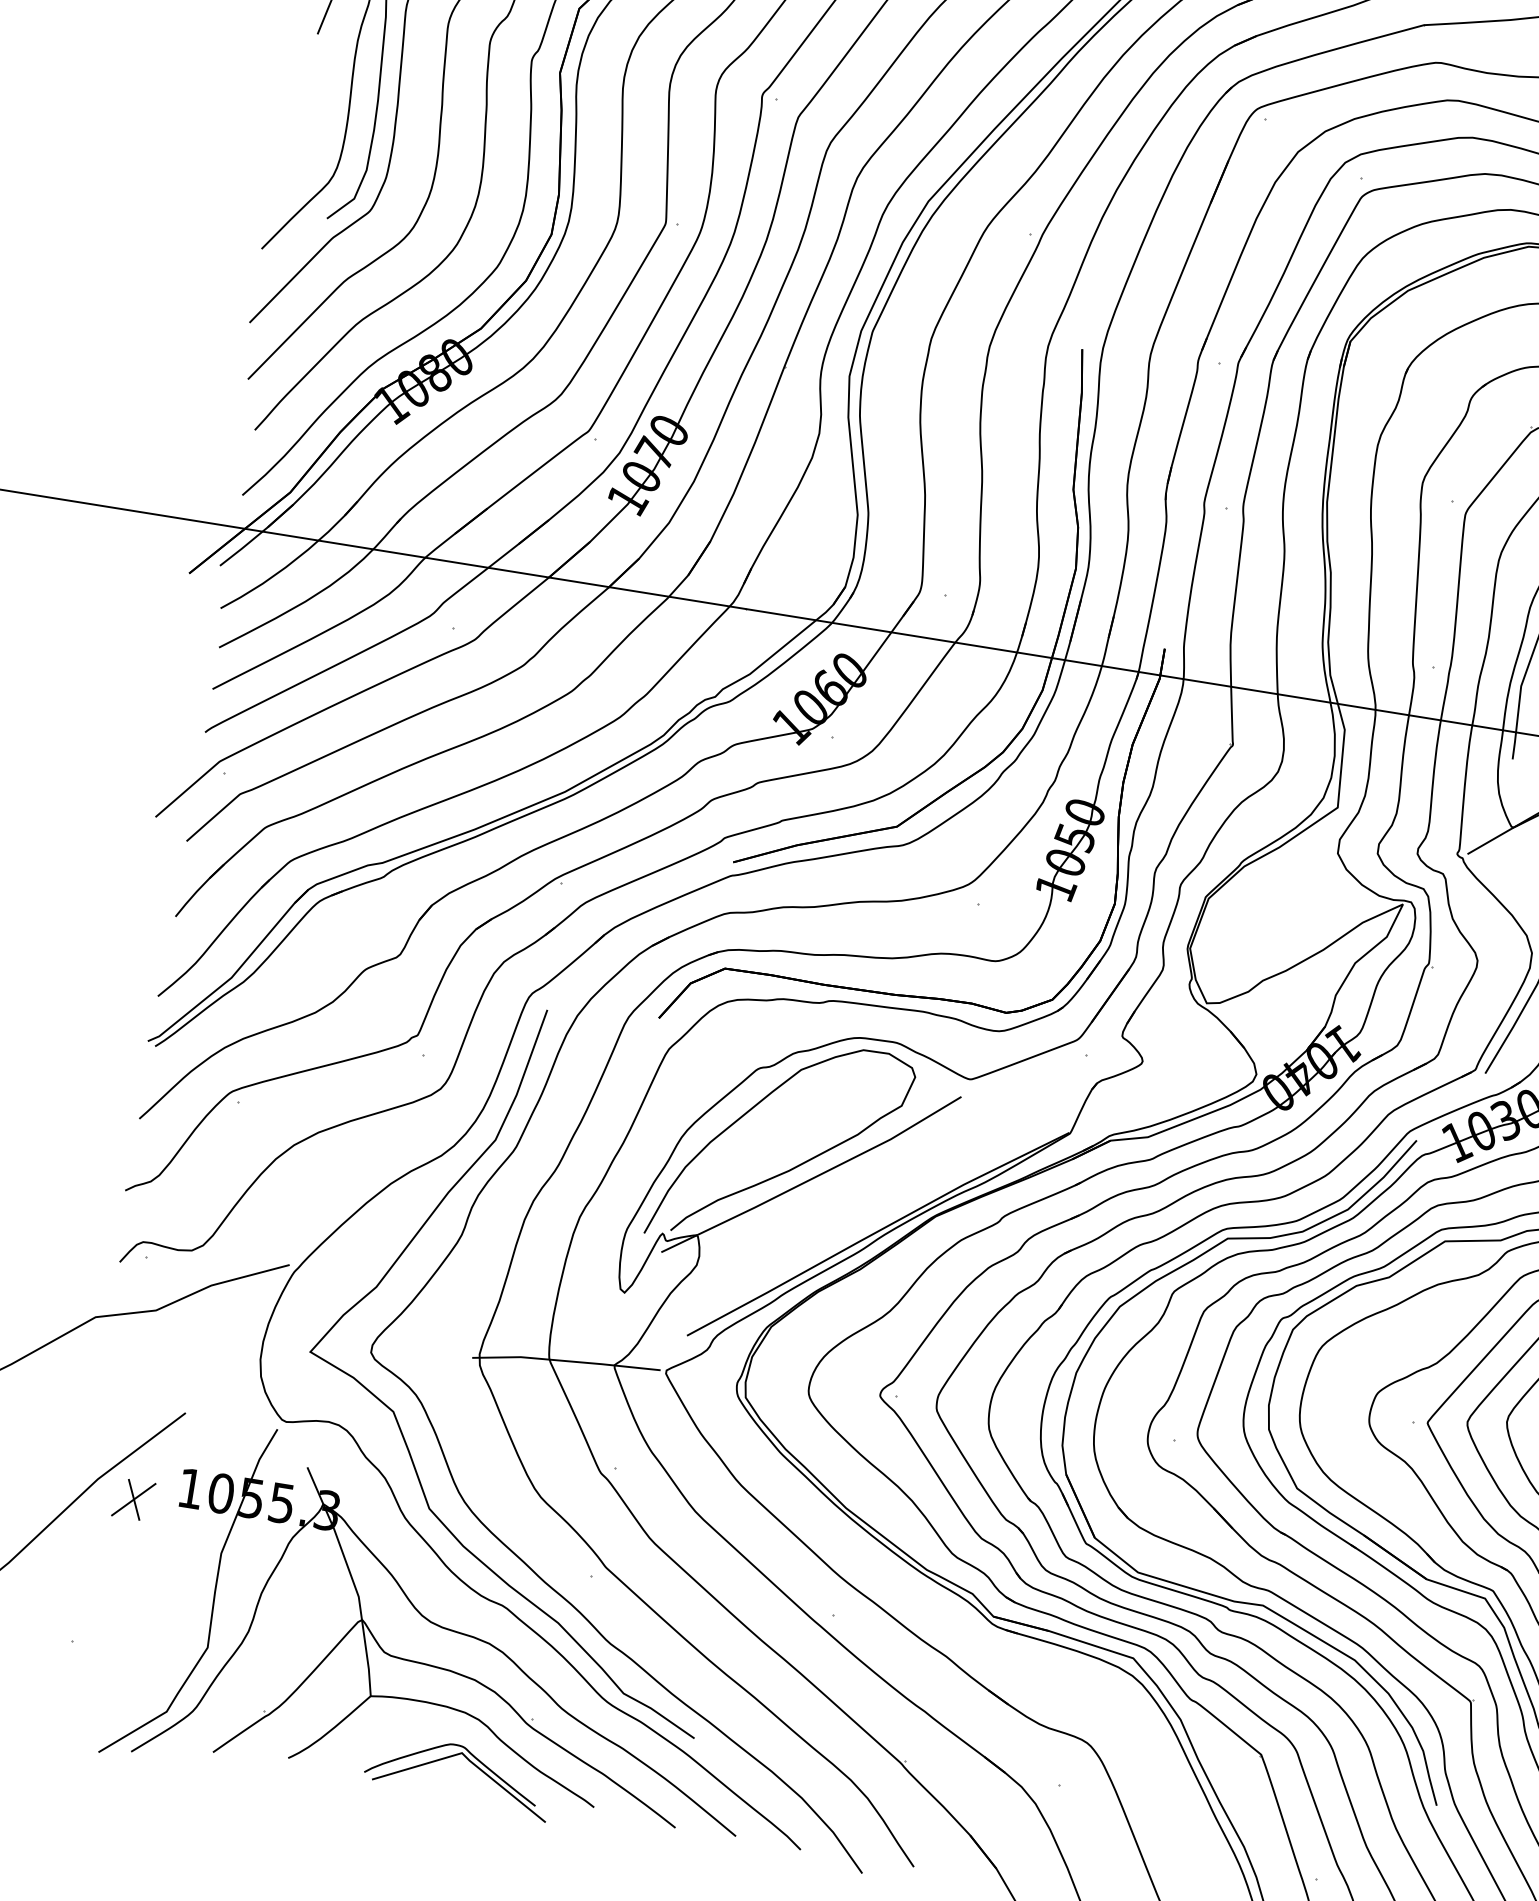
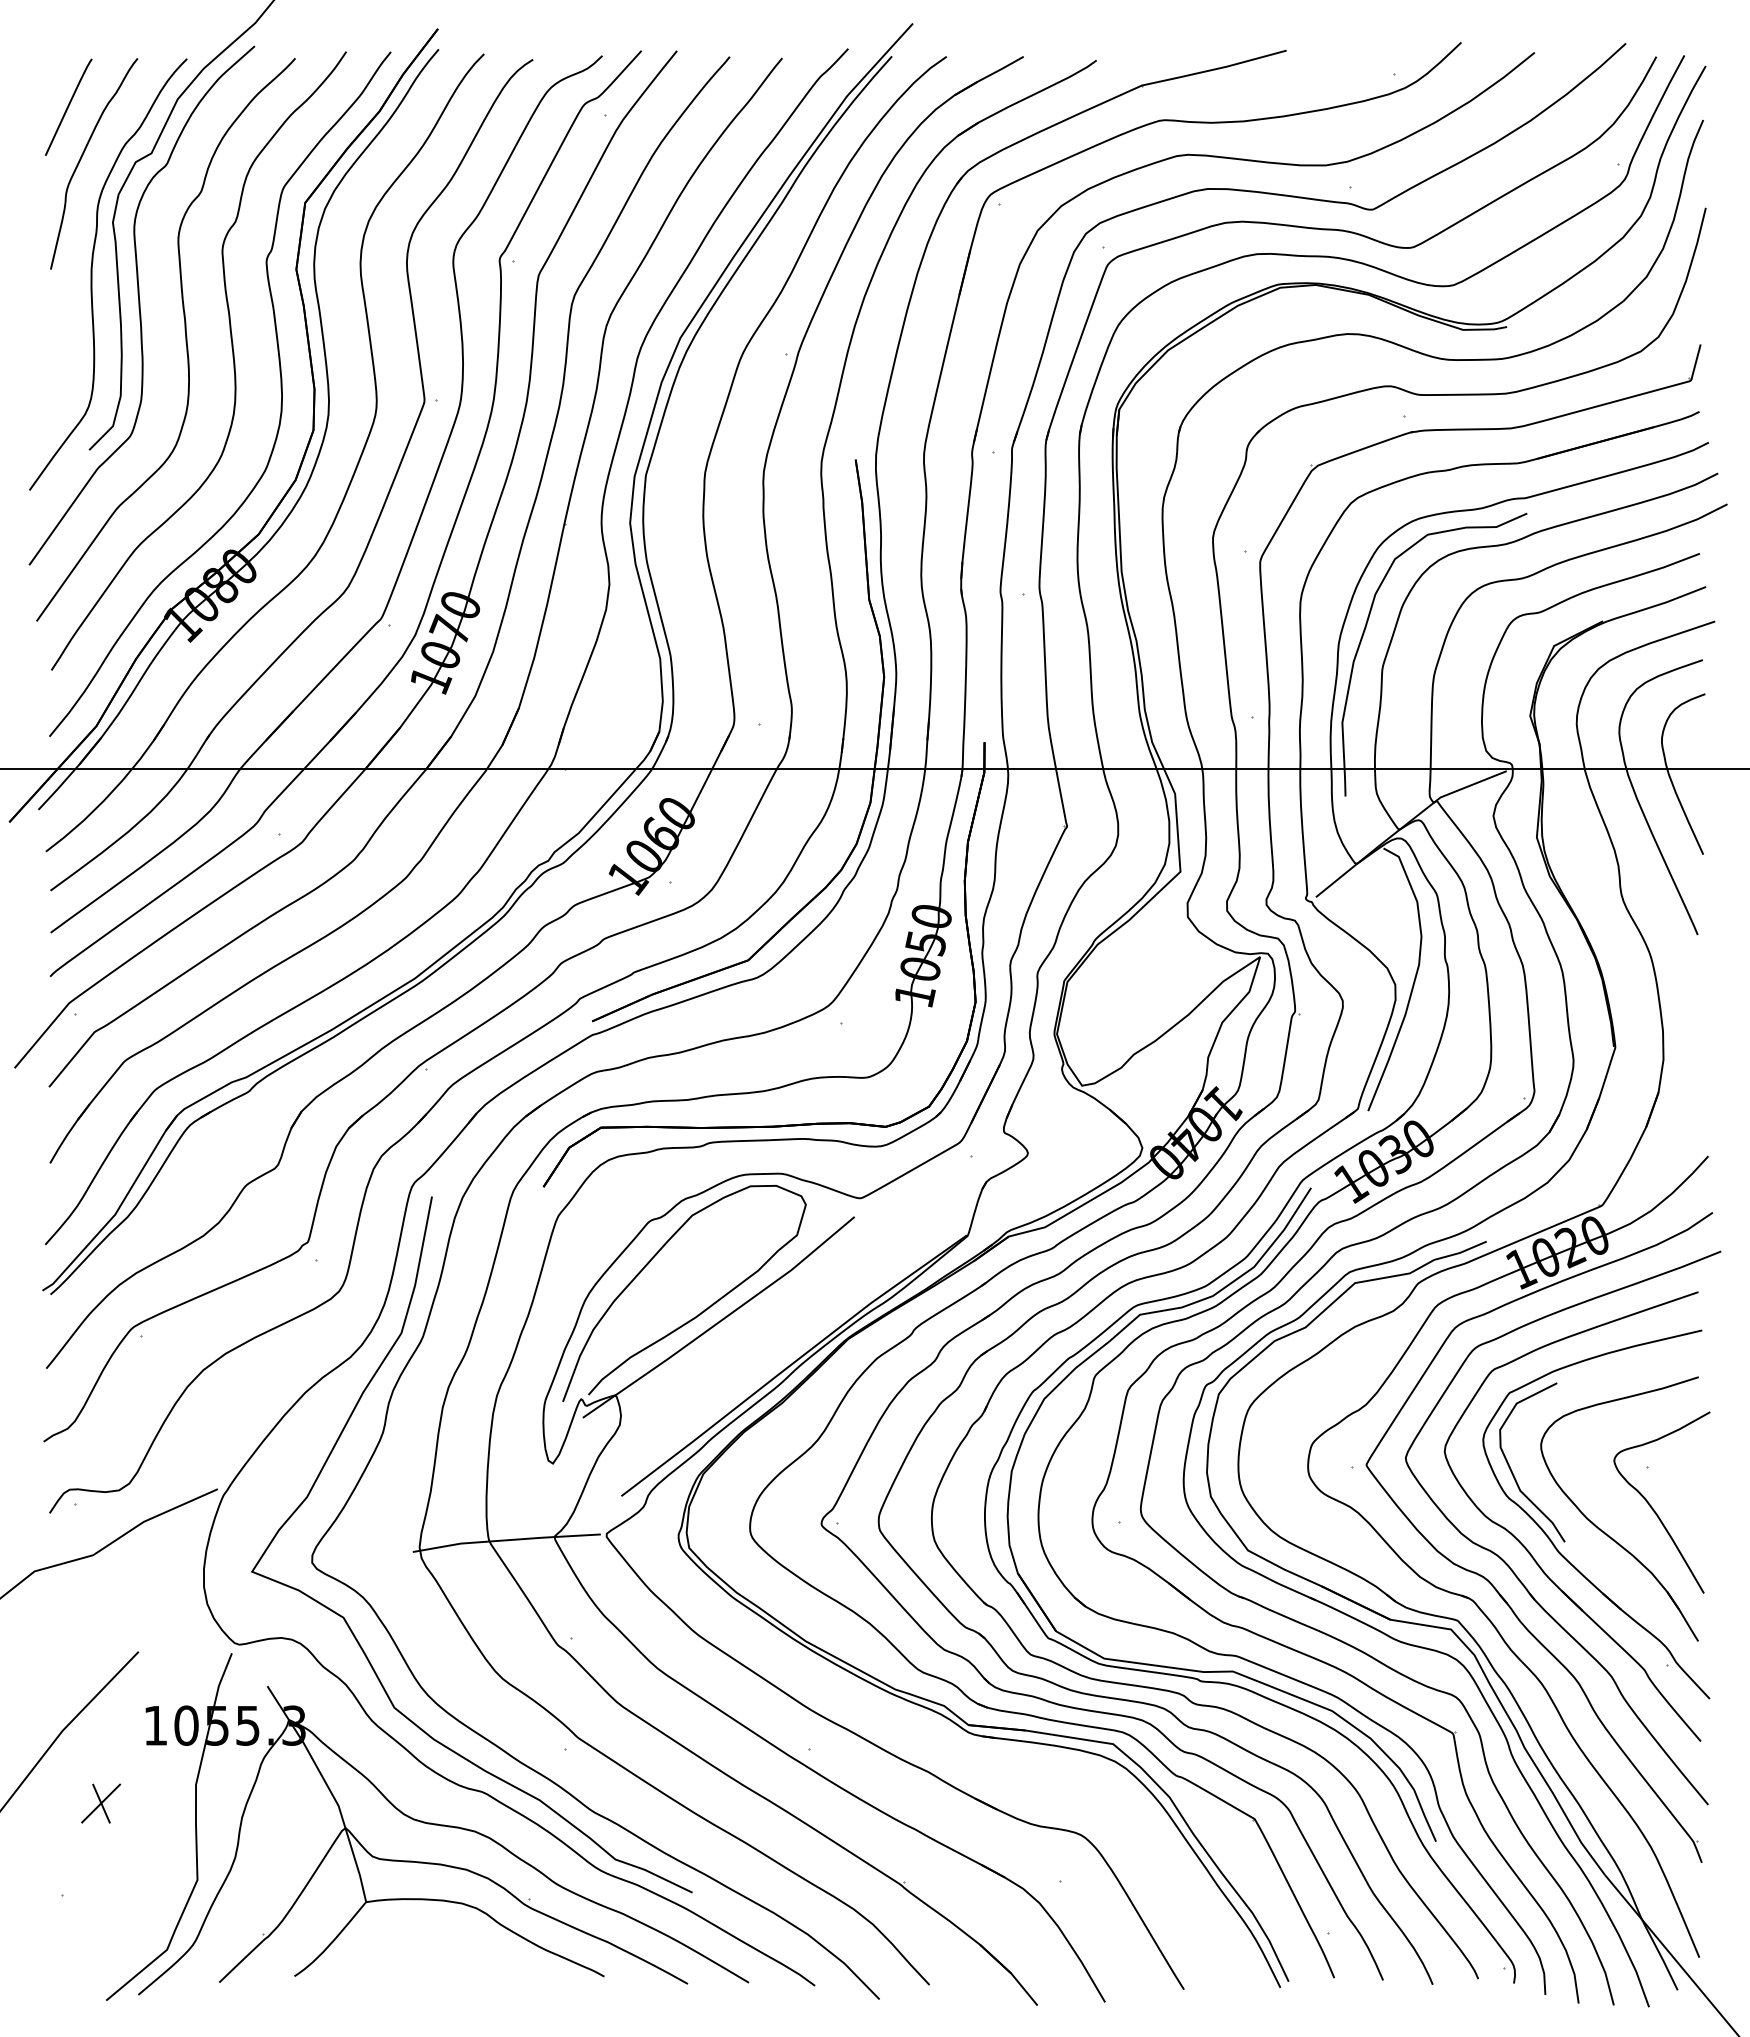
part: (134, 1499) -> (101, 1803), moved
part: (470, 1763) -> (475, 1952), removed

